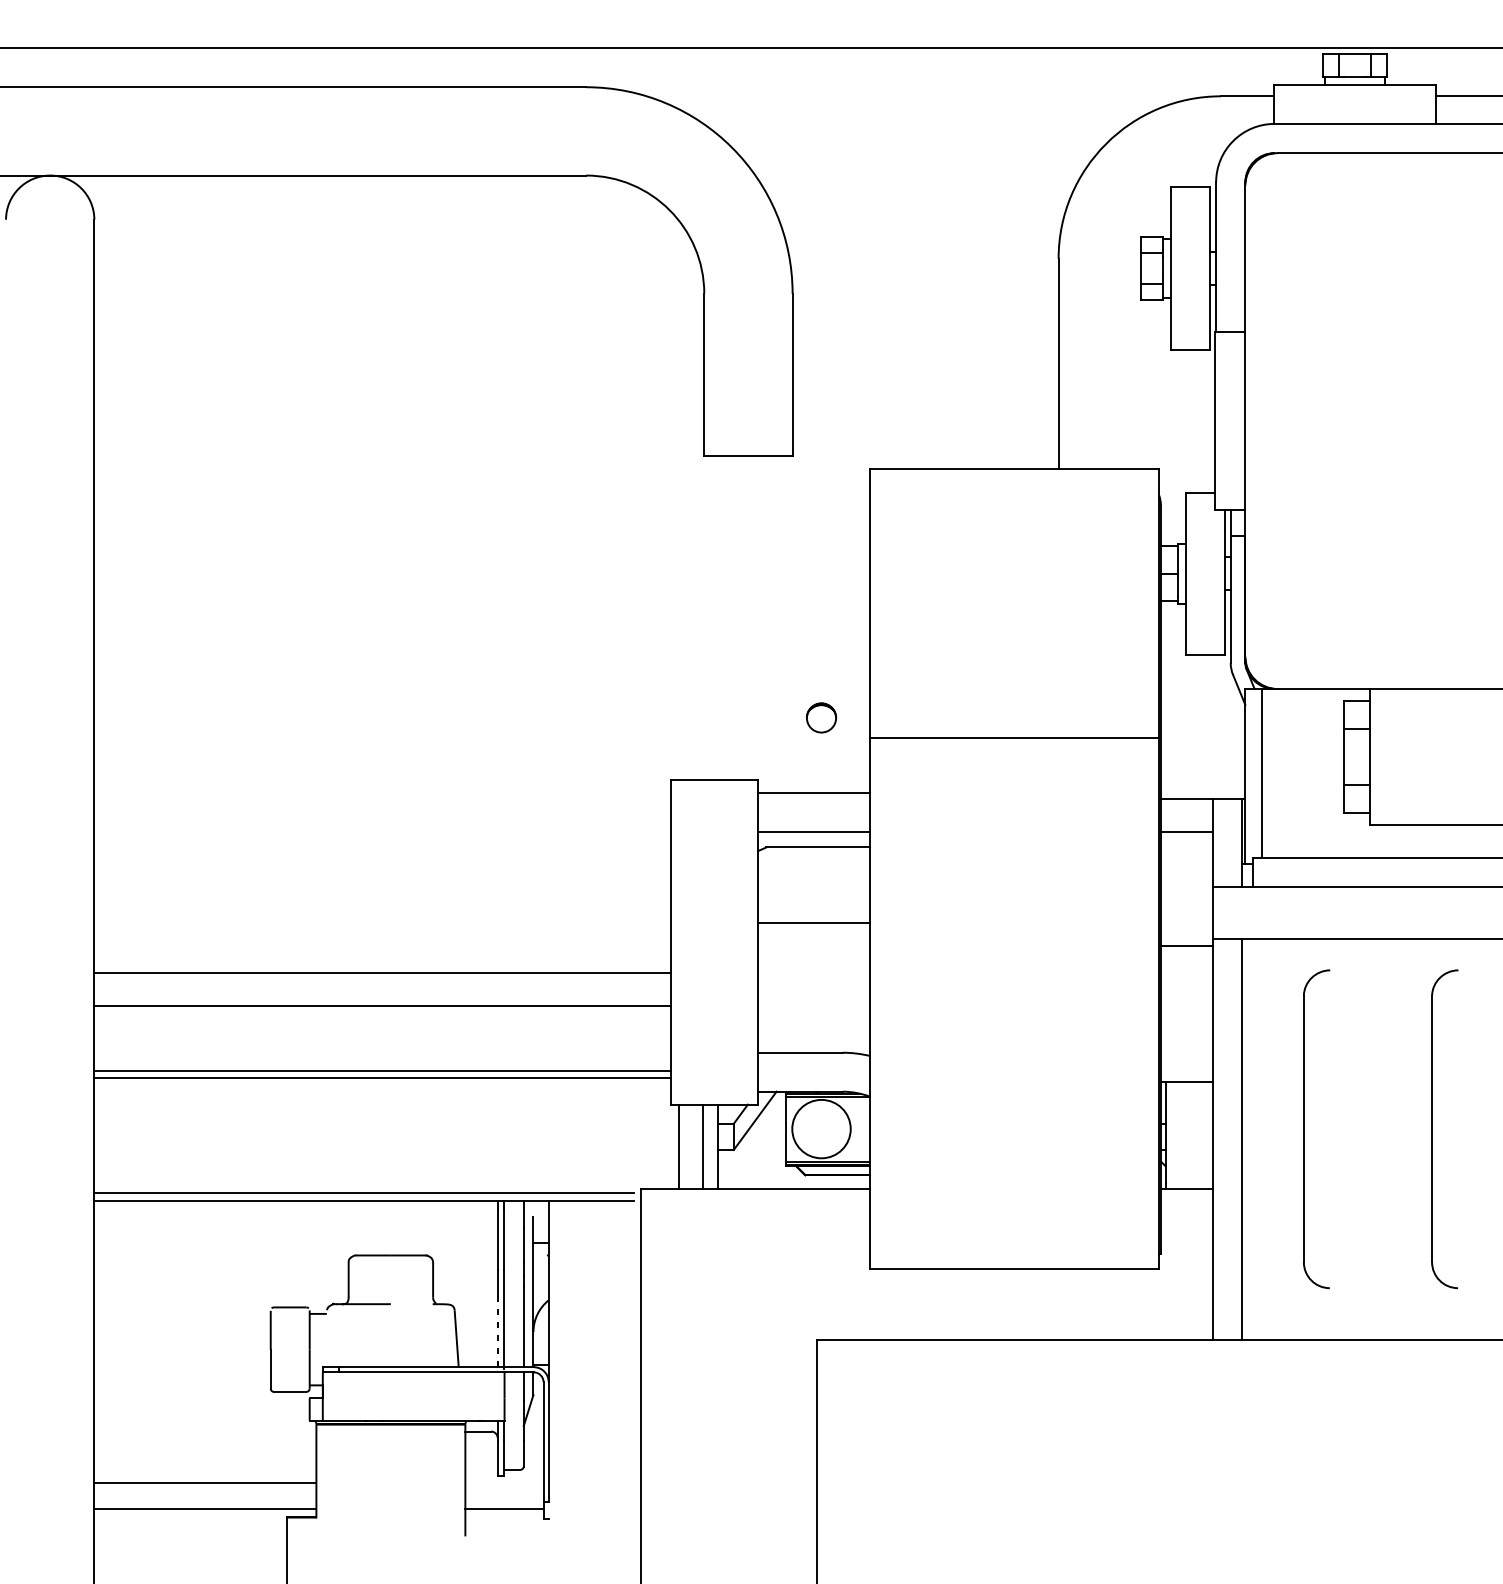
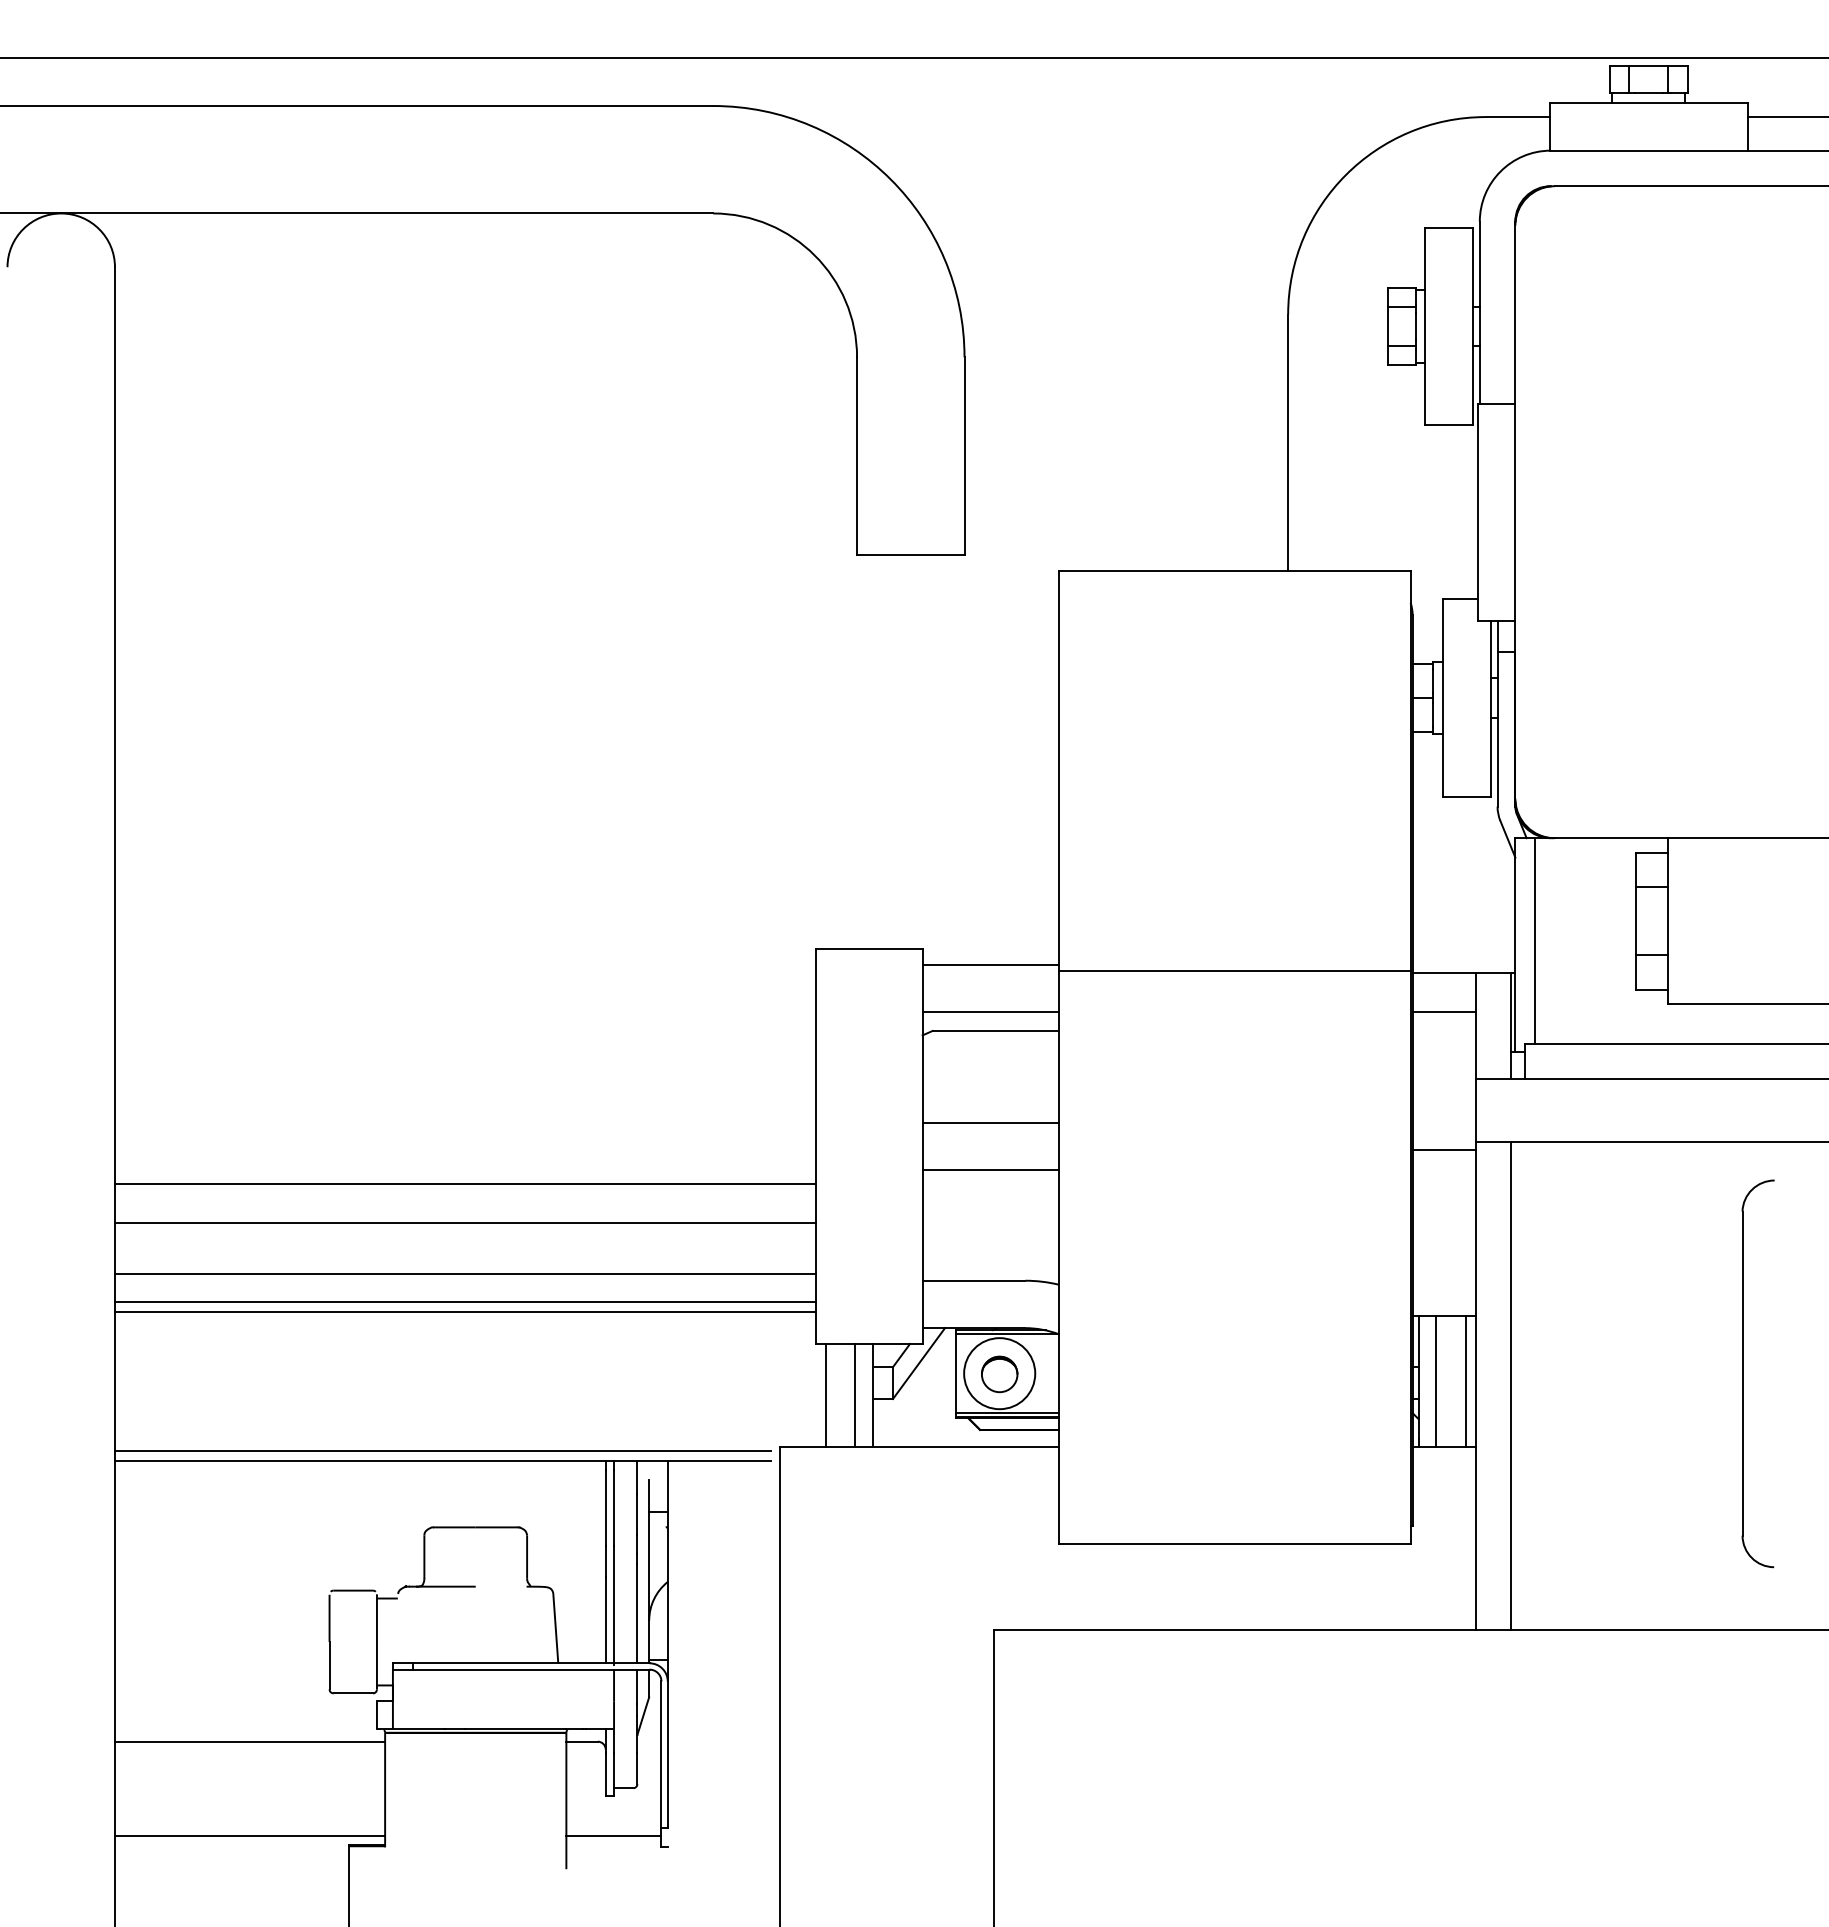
part: (821, 718) -> (999, 1374), moved
line: (1014, 737) -> (1234, 970), moved
line: (813, 962) -> (990, 1170), added
line: (381, 1047) -> (464, 1274), added
part: (1304, 1128) -> (1587, 1373), removed
line: (1180, 1135) -> (1436, 1381), added
line: (1204, 1135) -> (1465, 1381), added
line: (497, 1331) -> (605, 1620), dashed -> solid
line: (204, 1483) -> (249, 1741), moved

